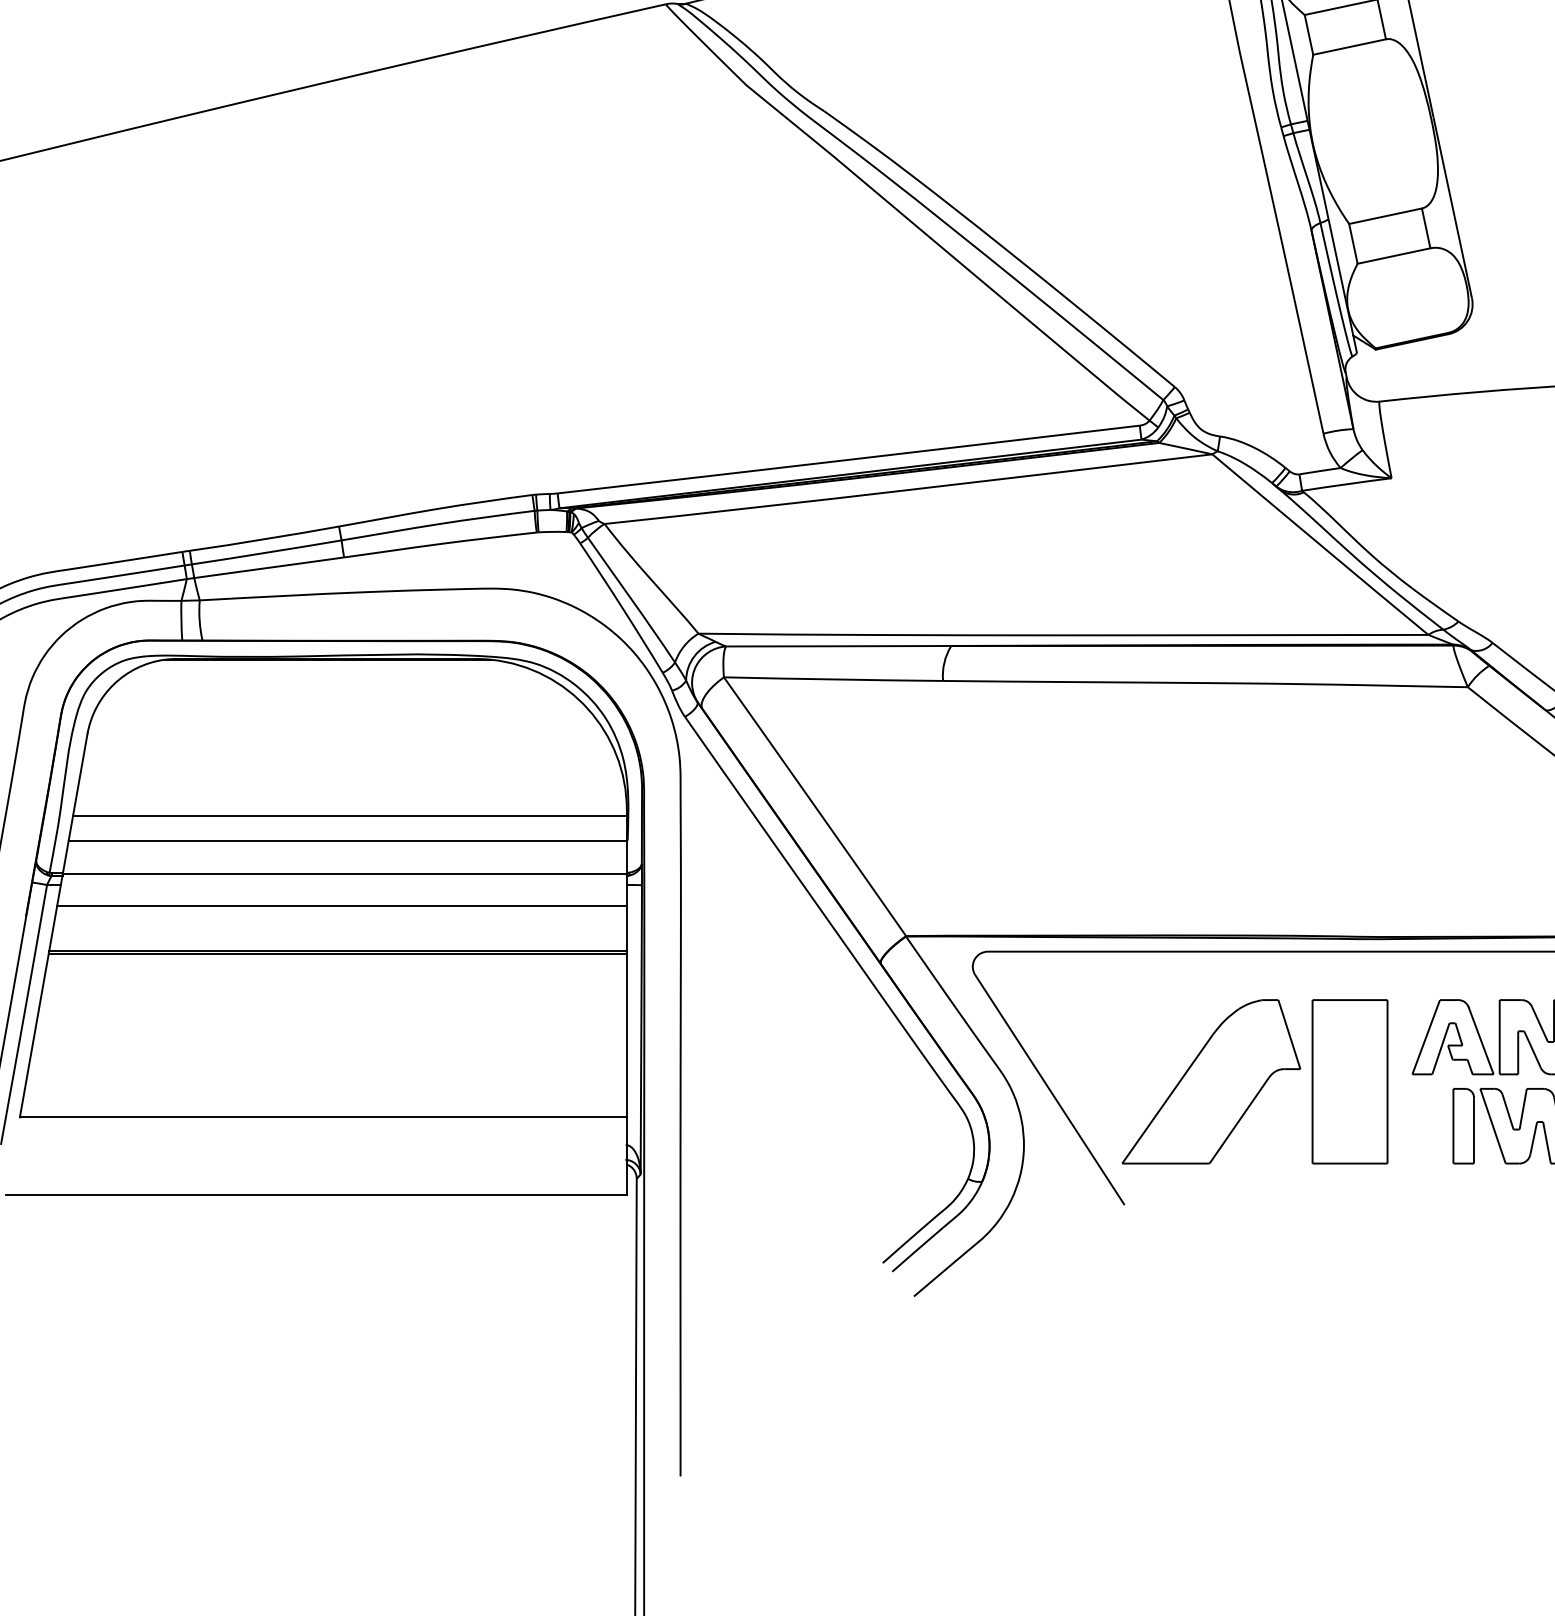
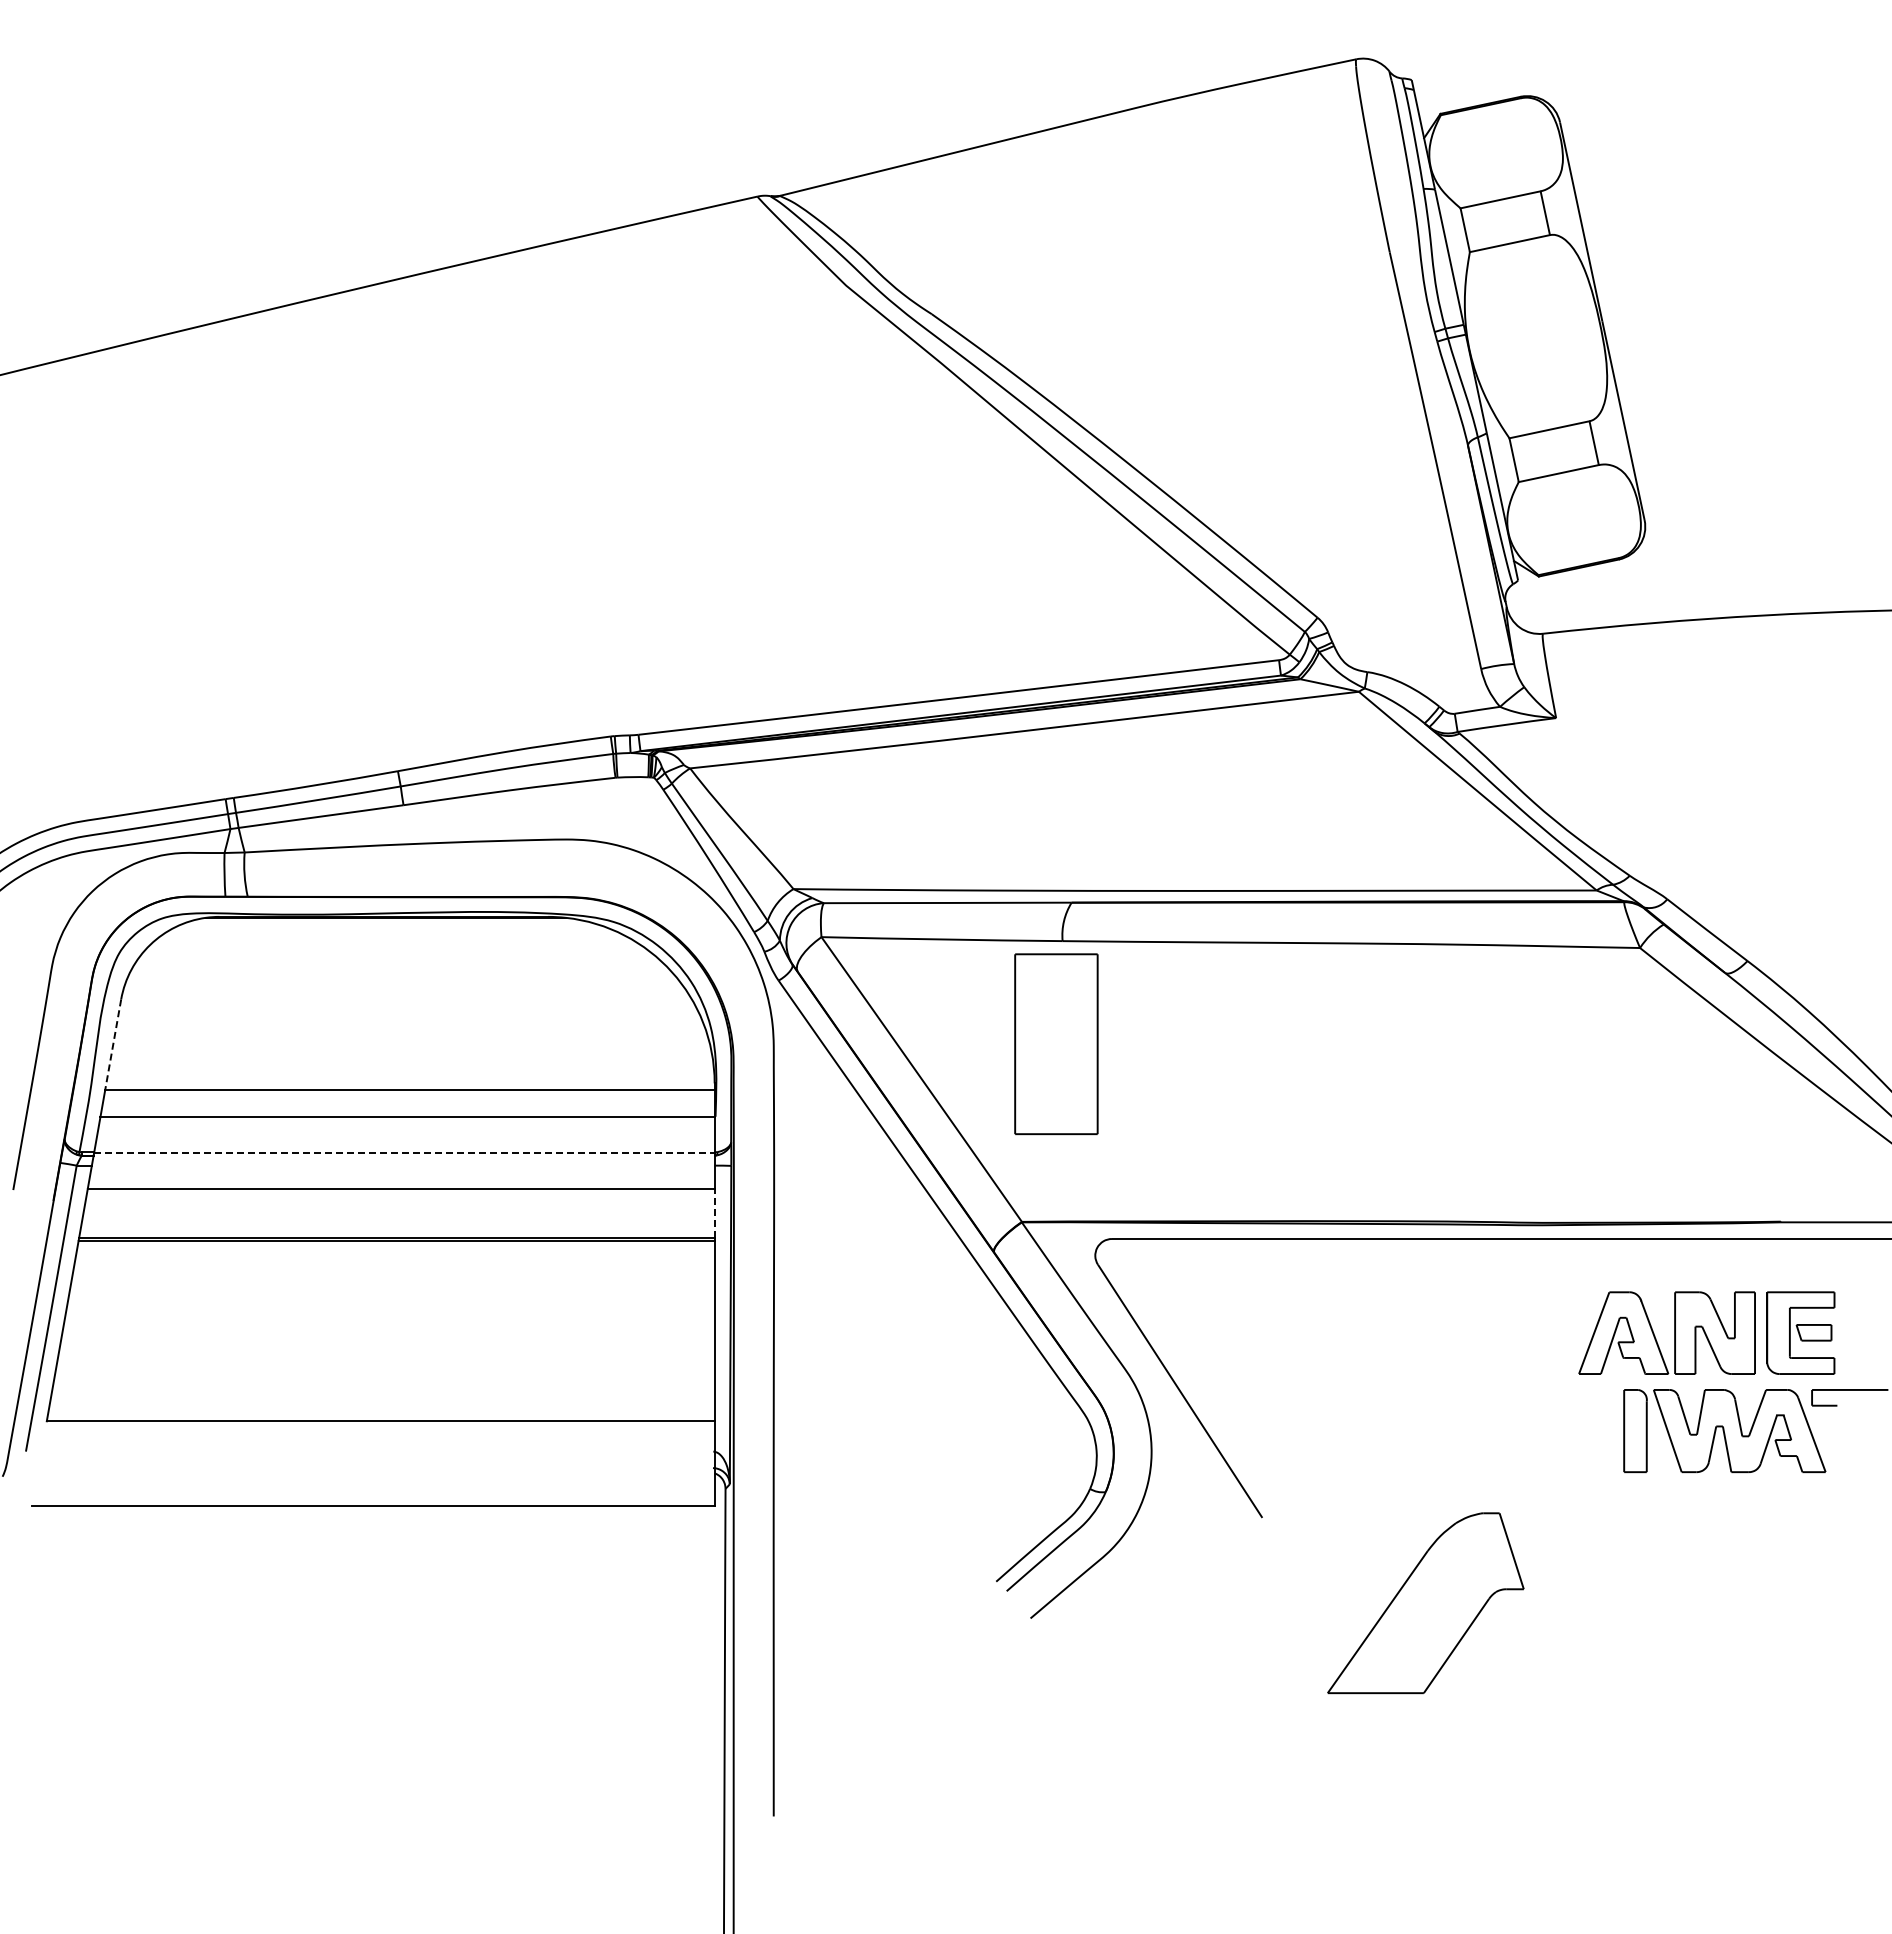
line: (80, 774) -> (113, 1044), solid -> dashed
line: (344, 873) -> (404, 1153), solid -> dashed
line: (626, 927) -> (714, 1212), solid -> dashed
part: (1211, 1082) -> (1425, 1603), moved
part: (1350, 1082) -> (1056, 1044), moved

